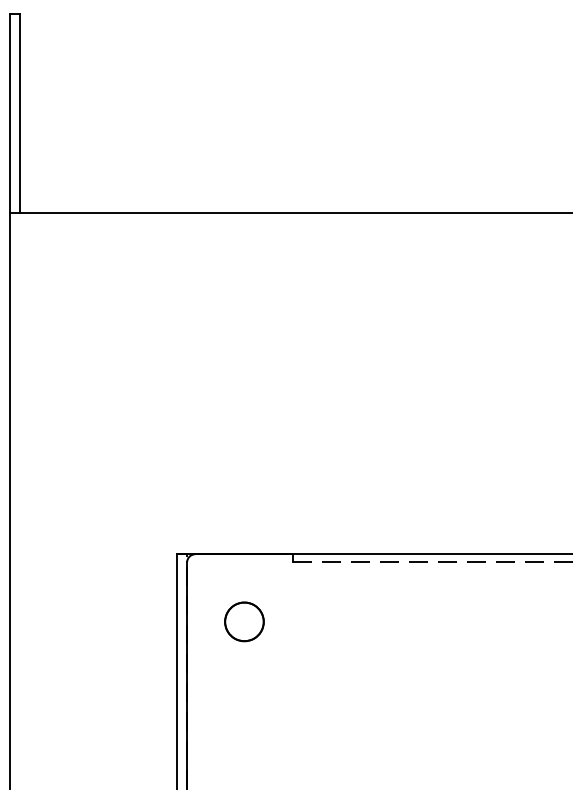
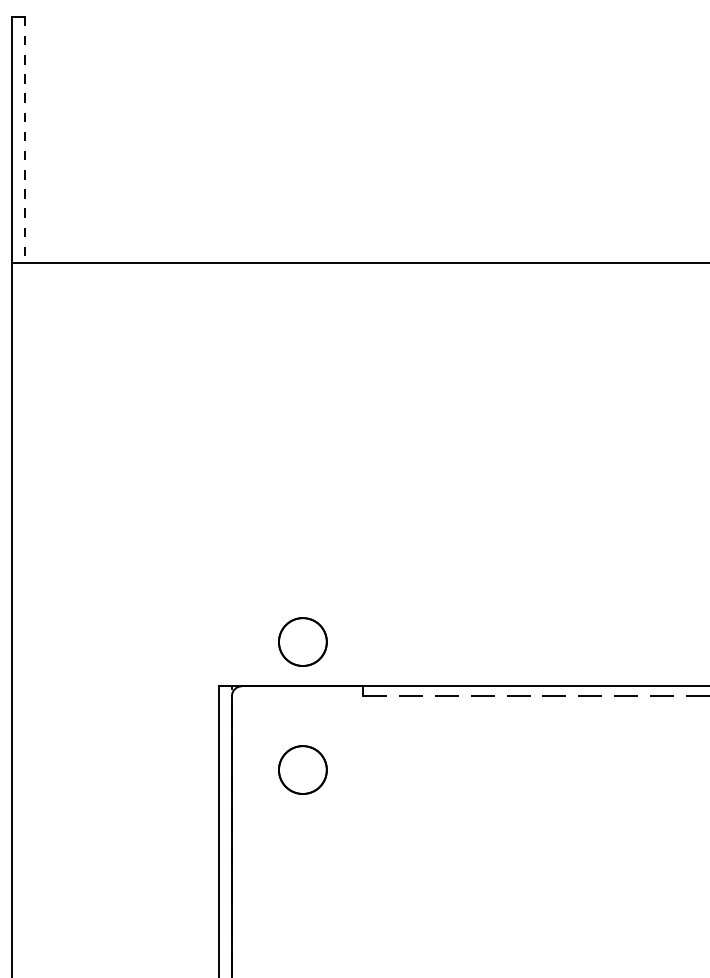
line: (19, 113) -> (24, 140), solid -> dashed
circle: (244, 518) -> (302, 641), added

